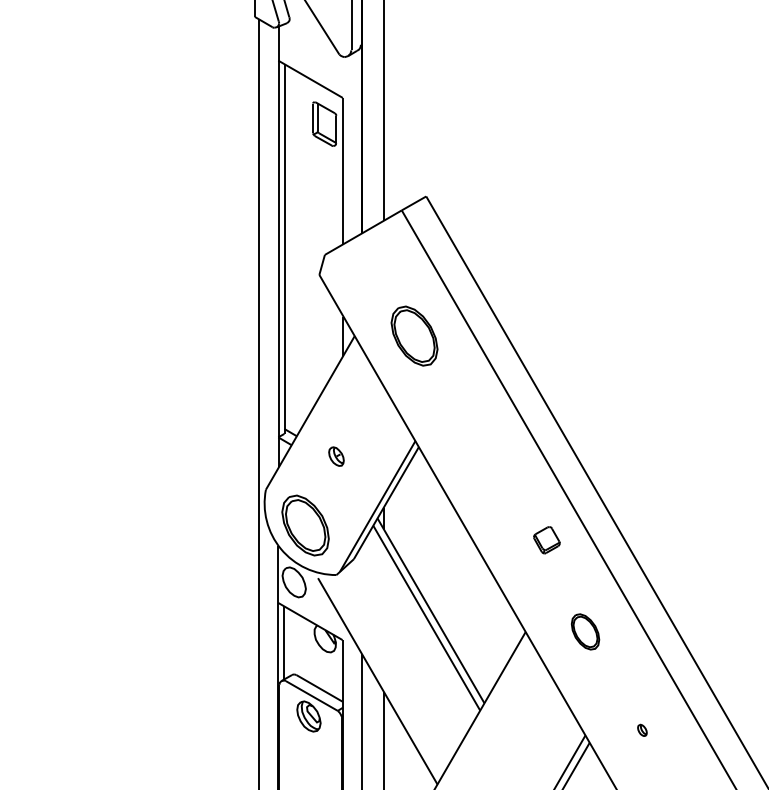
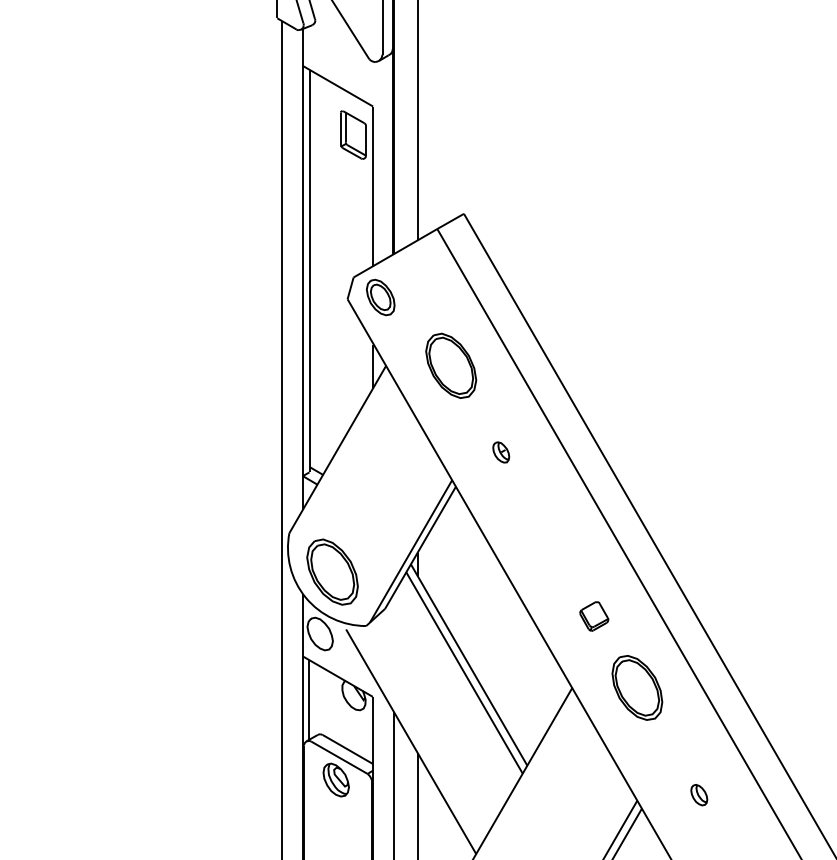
part: (349, 273) -> (380, 297), added
part: (336, 456) -> (501, 452), moved
part: (546, 540) -> (593, 616), moved
part: (585, 631) -> (637, 687), size x1.67
part: (642, 730) -> (699, 795), size x1.67

